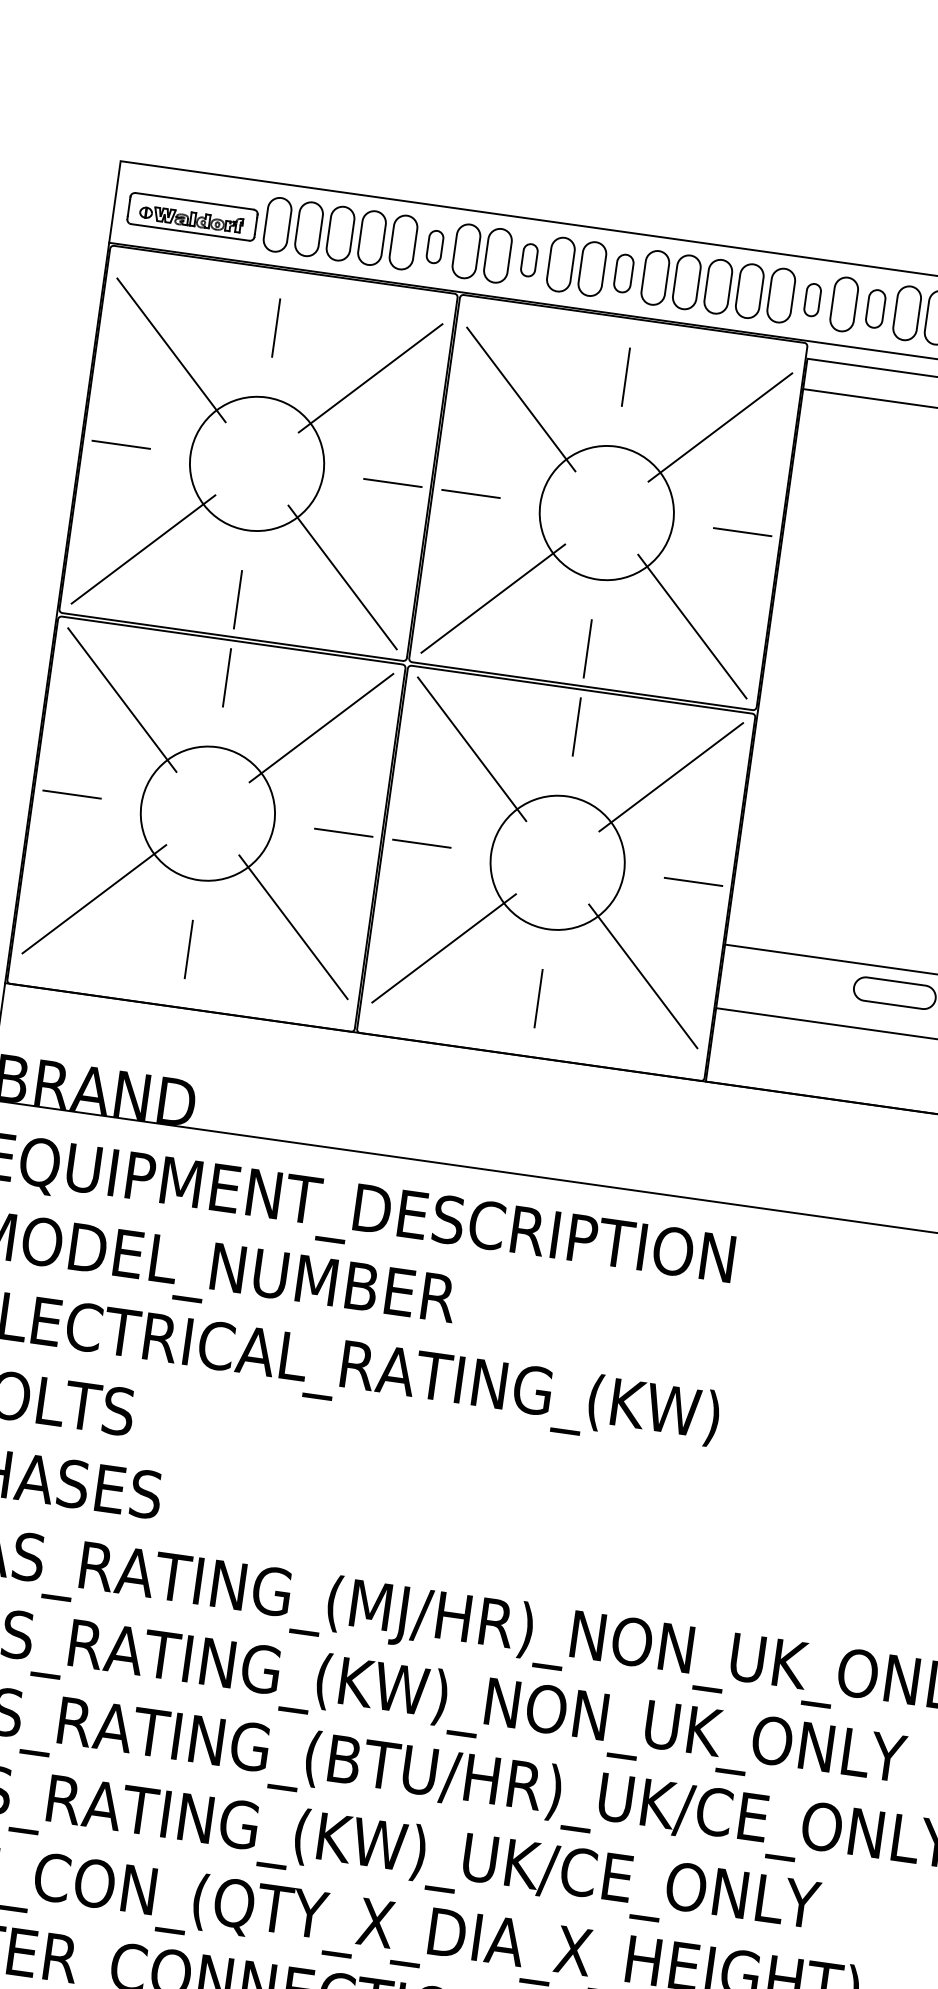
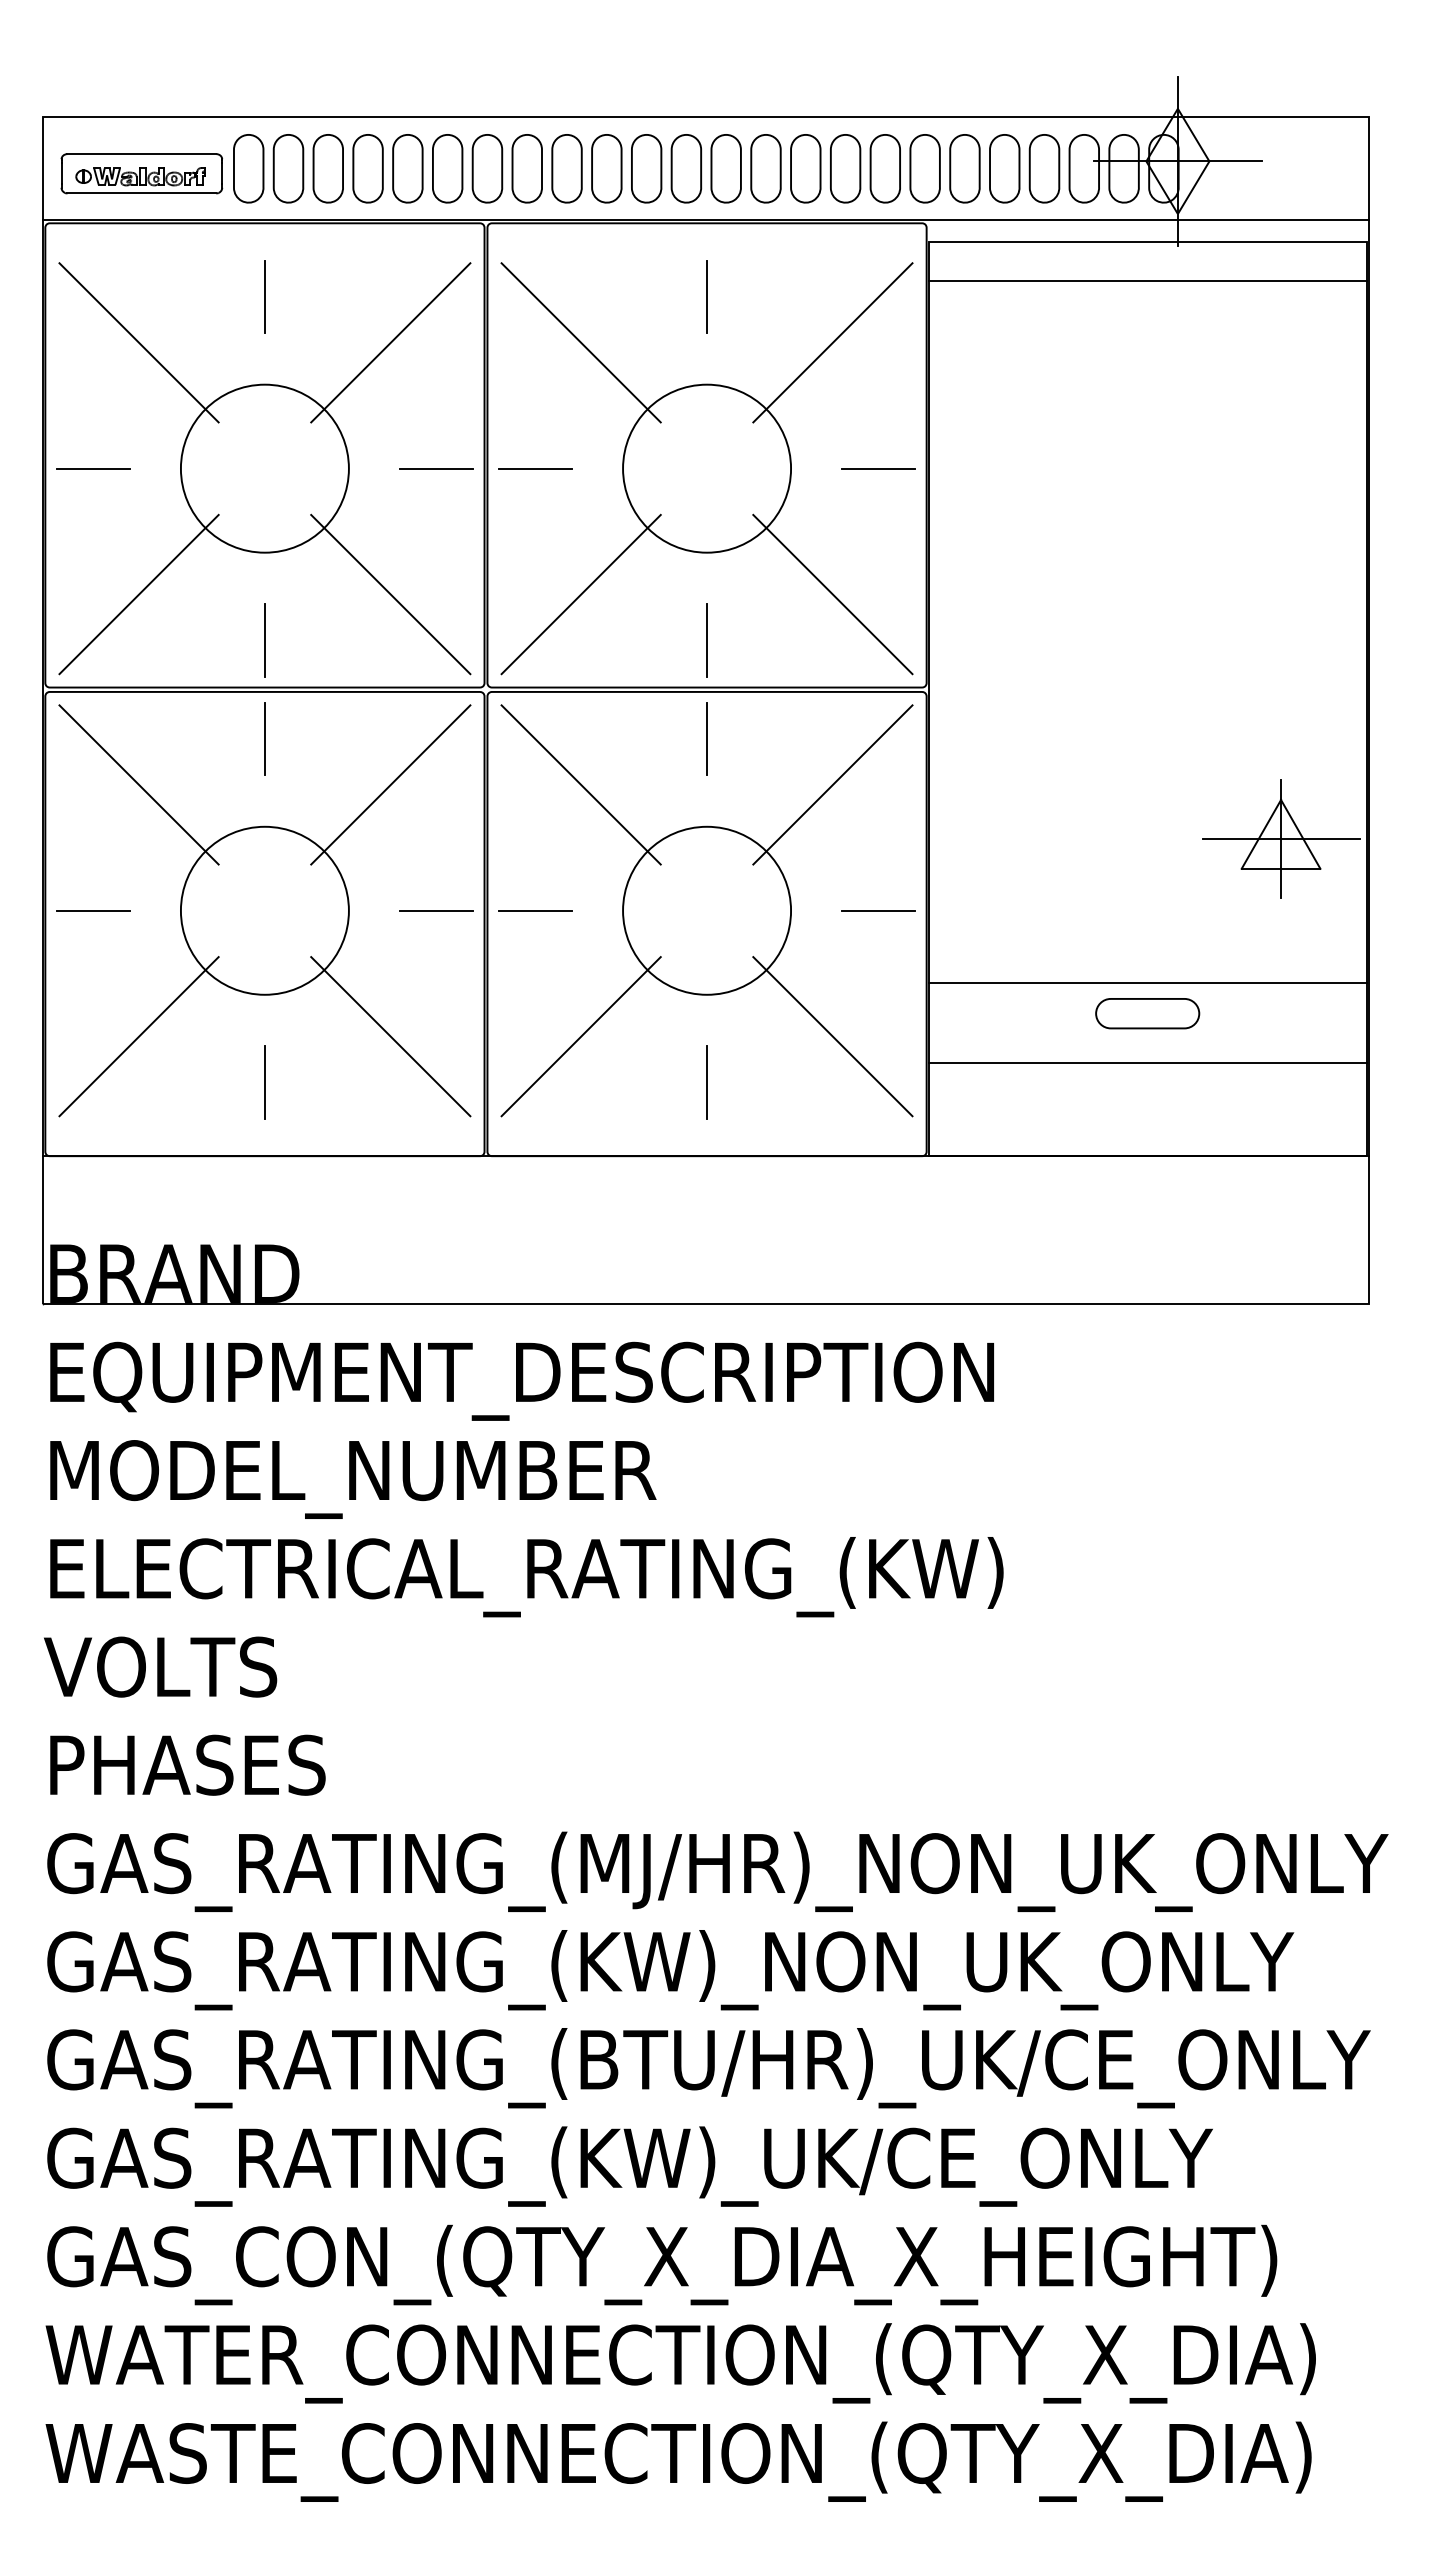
part: (434, 246) -> (447, 168), size x1.67
part: (529, 259) -> (566, 168), size x1.67
part: (623, 273) -> (686, 168), size x1.43
part: (812, 299) -> (924, 168), size x1.67
part: (875, 308) -> (1004, 168), size x1.43

